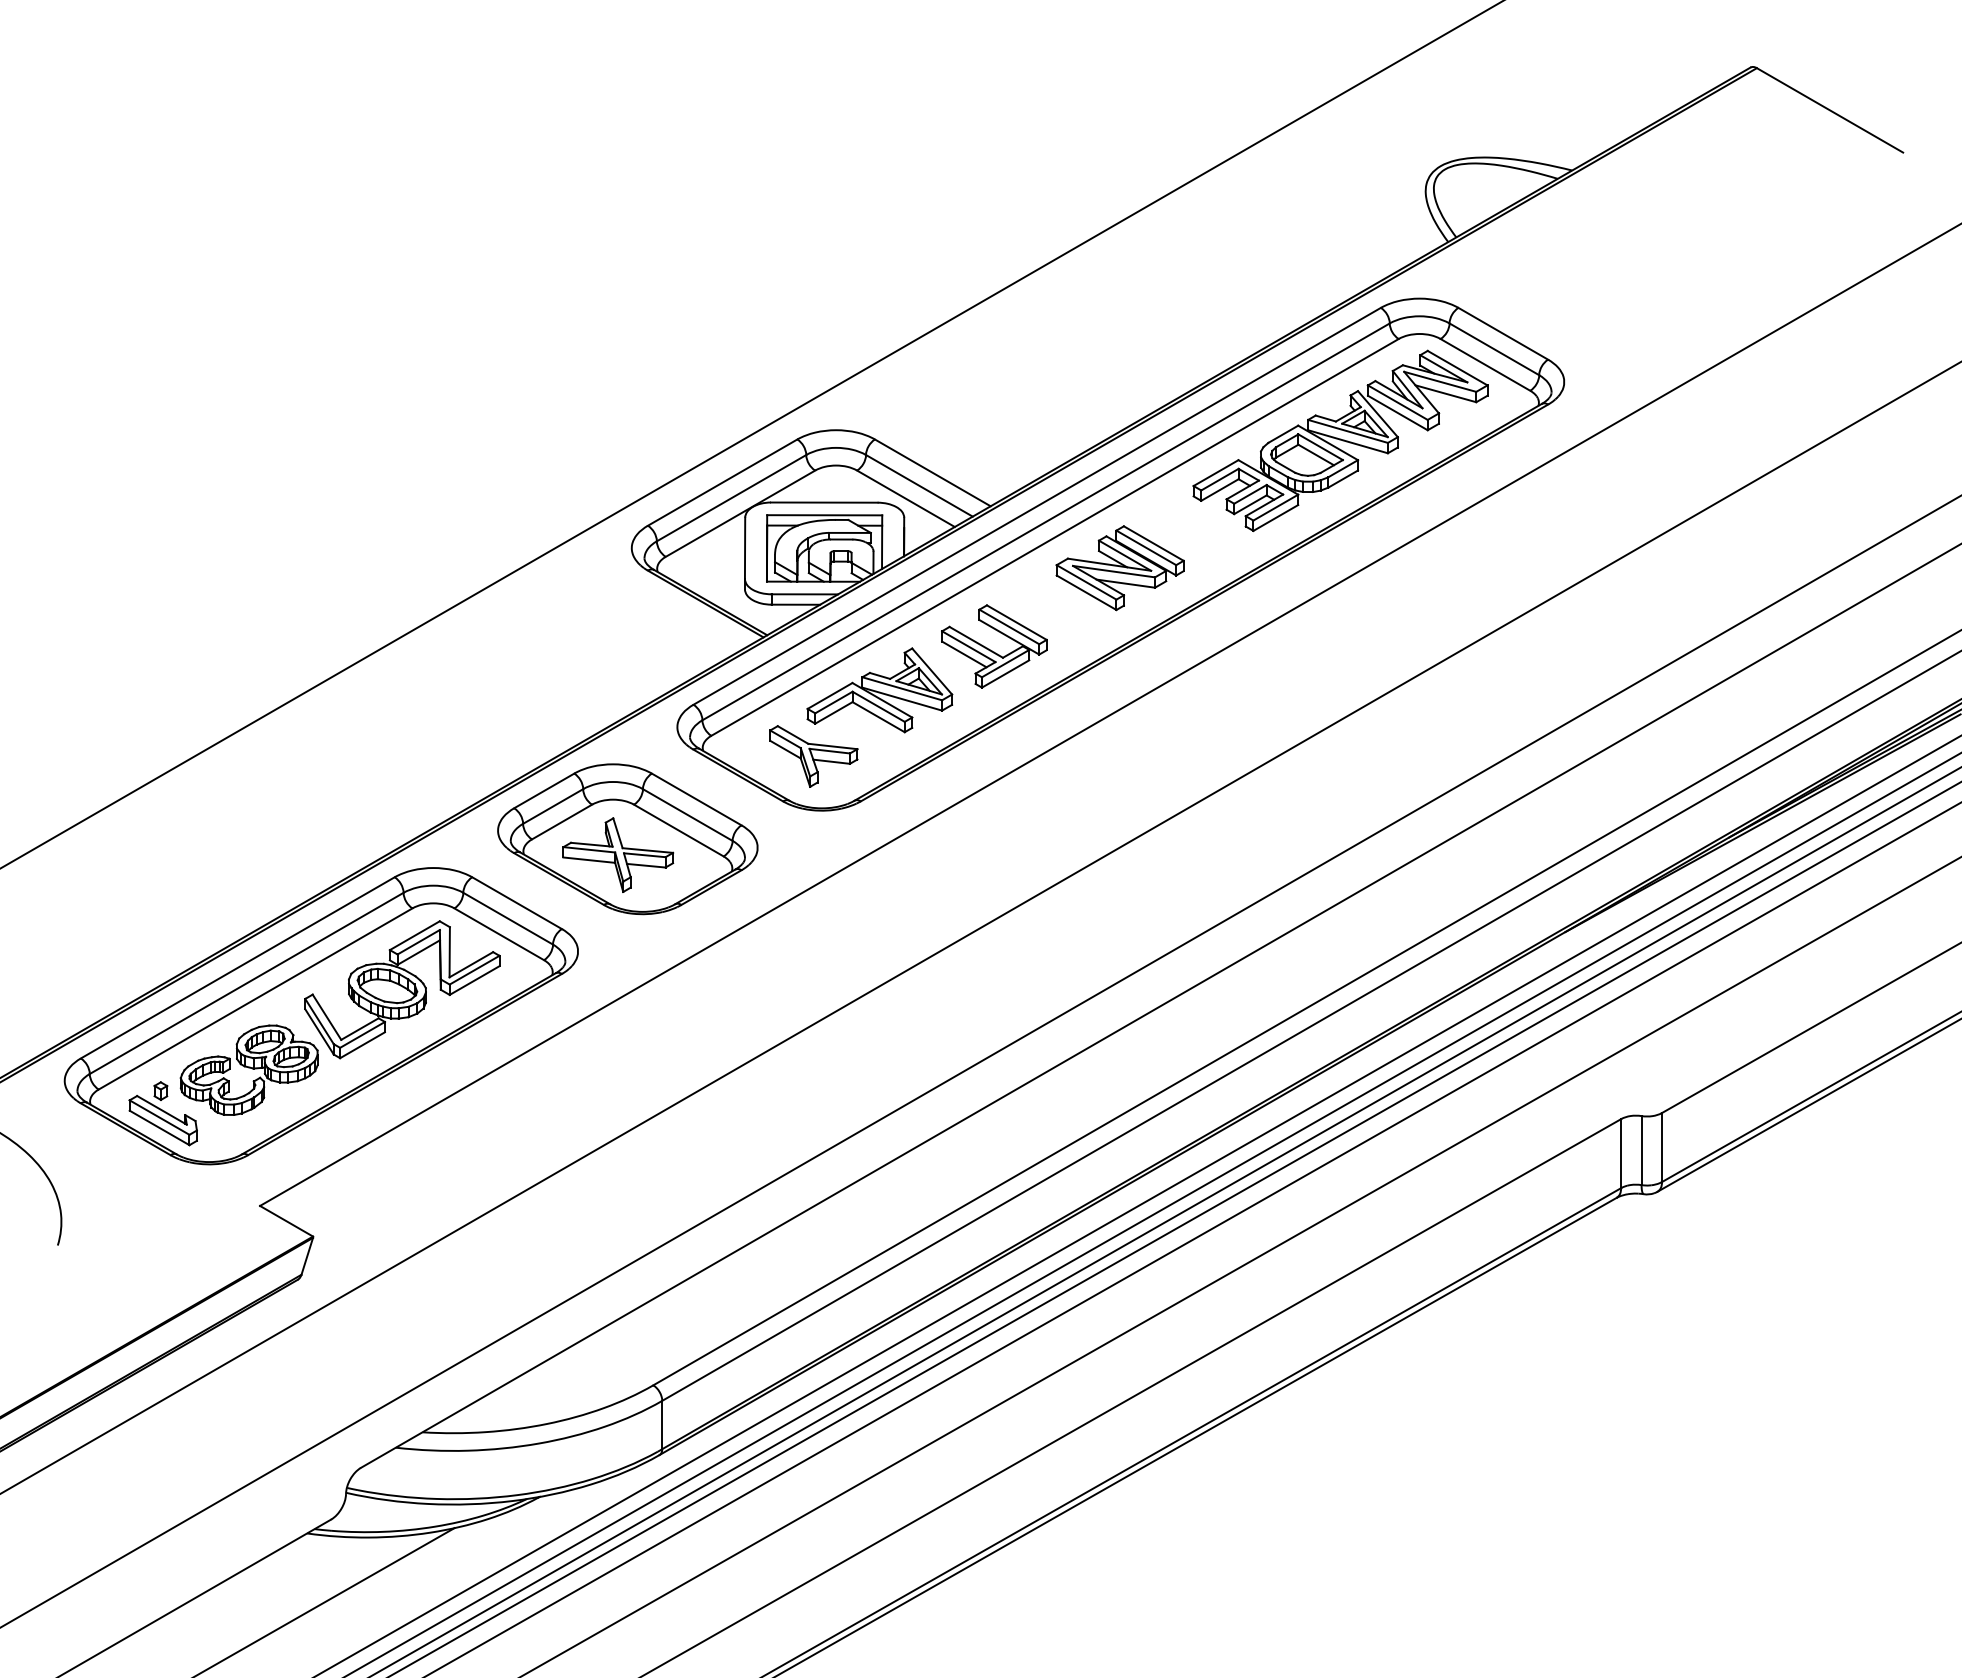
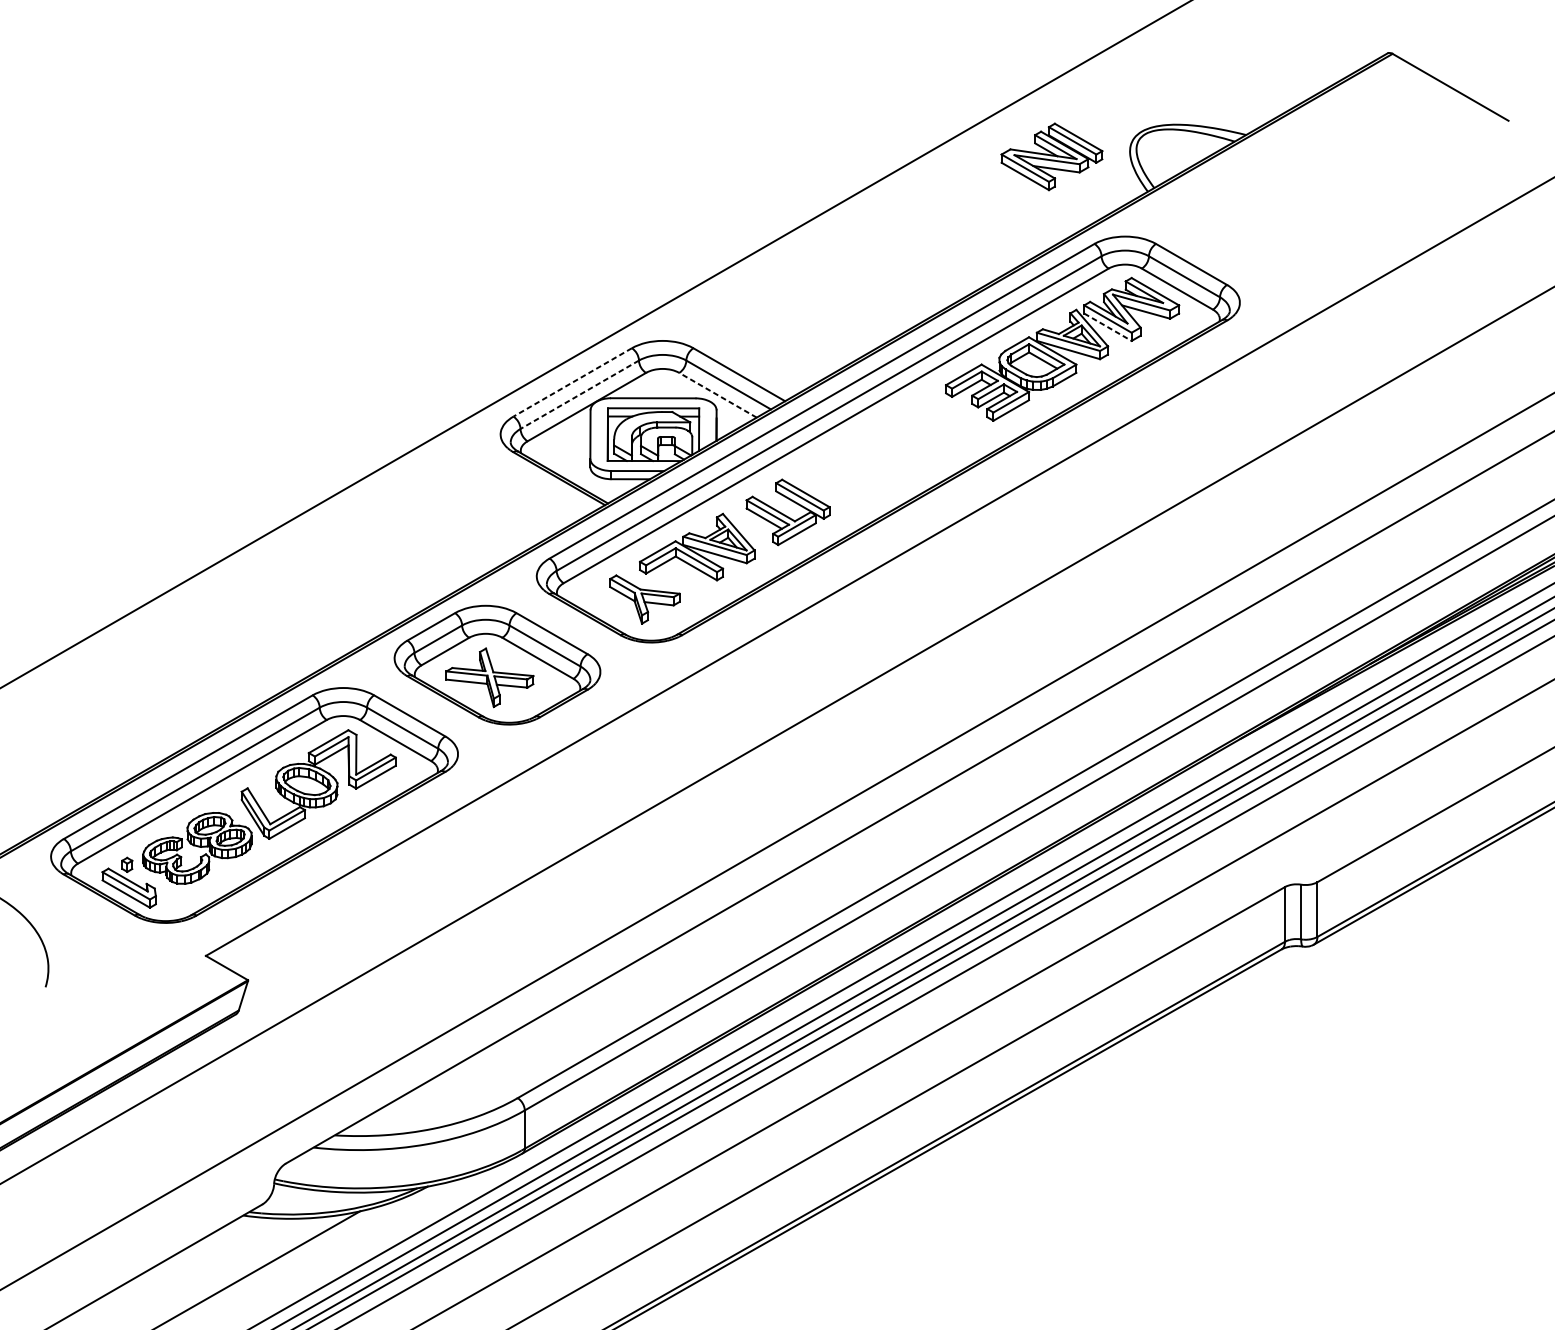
line: (1398, 413) -> (1108, 327), solid -> dashed
line: (722, 482) -> (572, 382), solid -> dashed
line: (731, 498) -> (579, 395), solid -> dashed
line: (905, 498) -> (717, 395), solid -> dashed
part: (1119, 568) -> (1051, 157), moved

